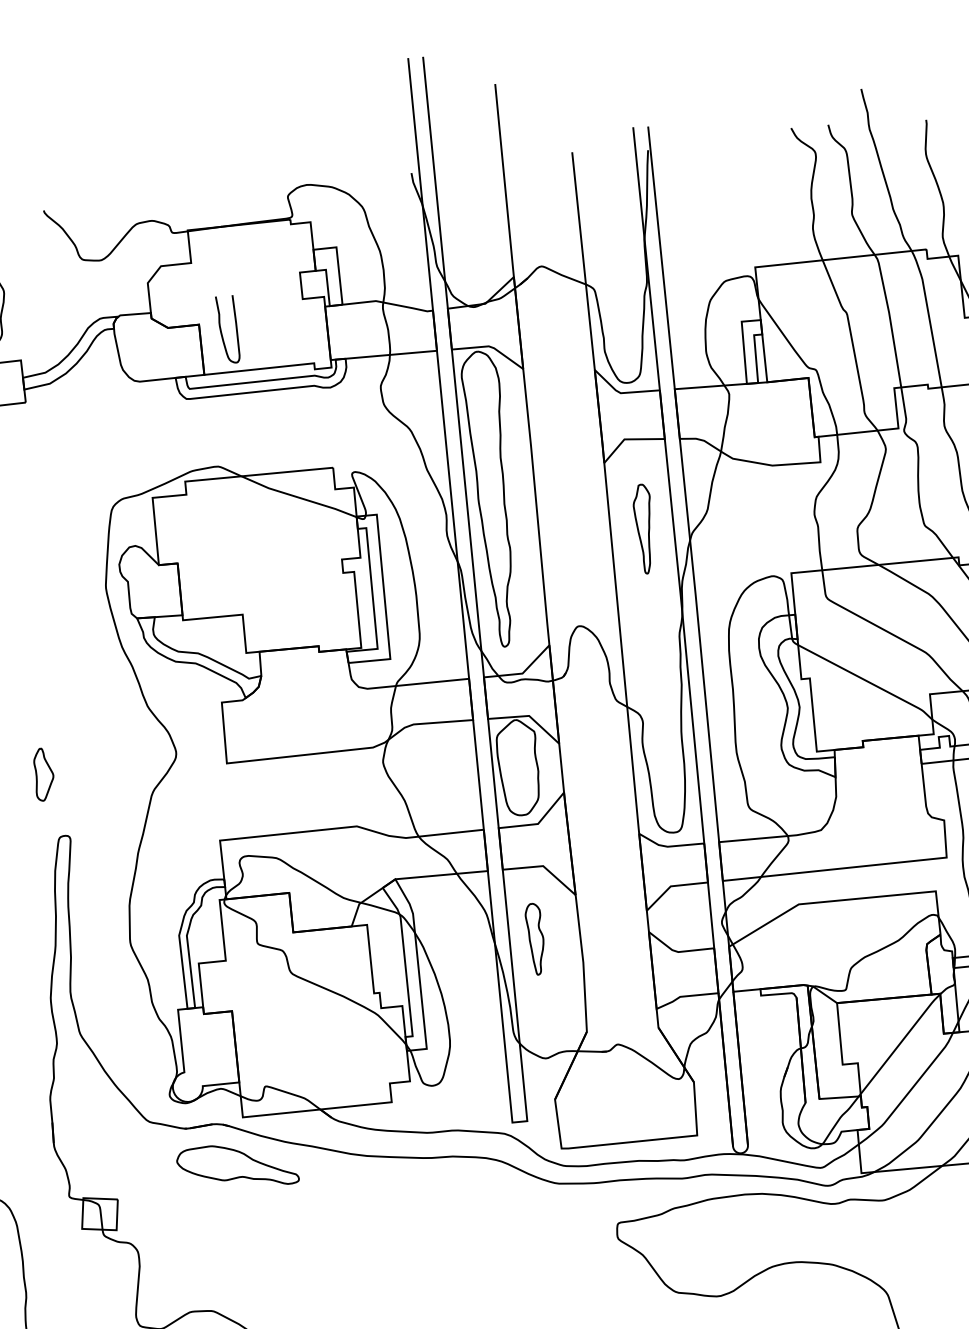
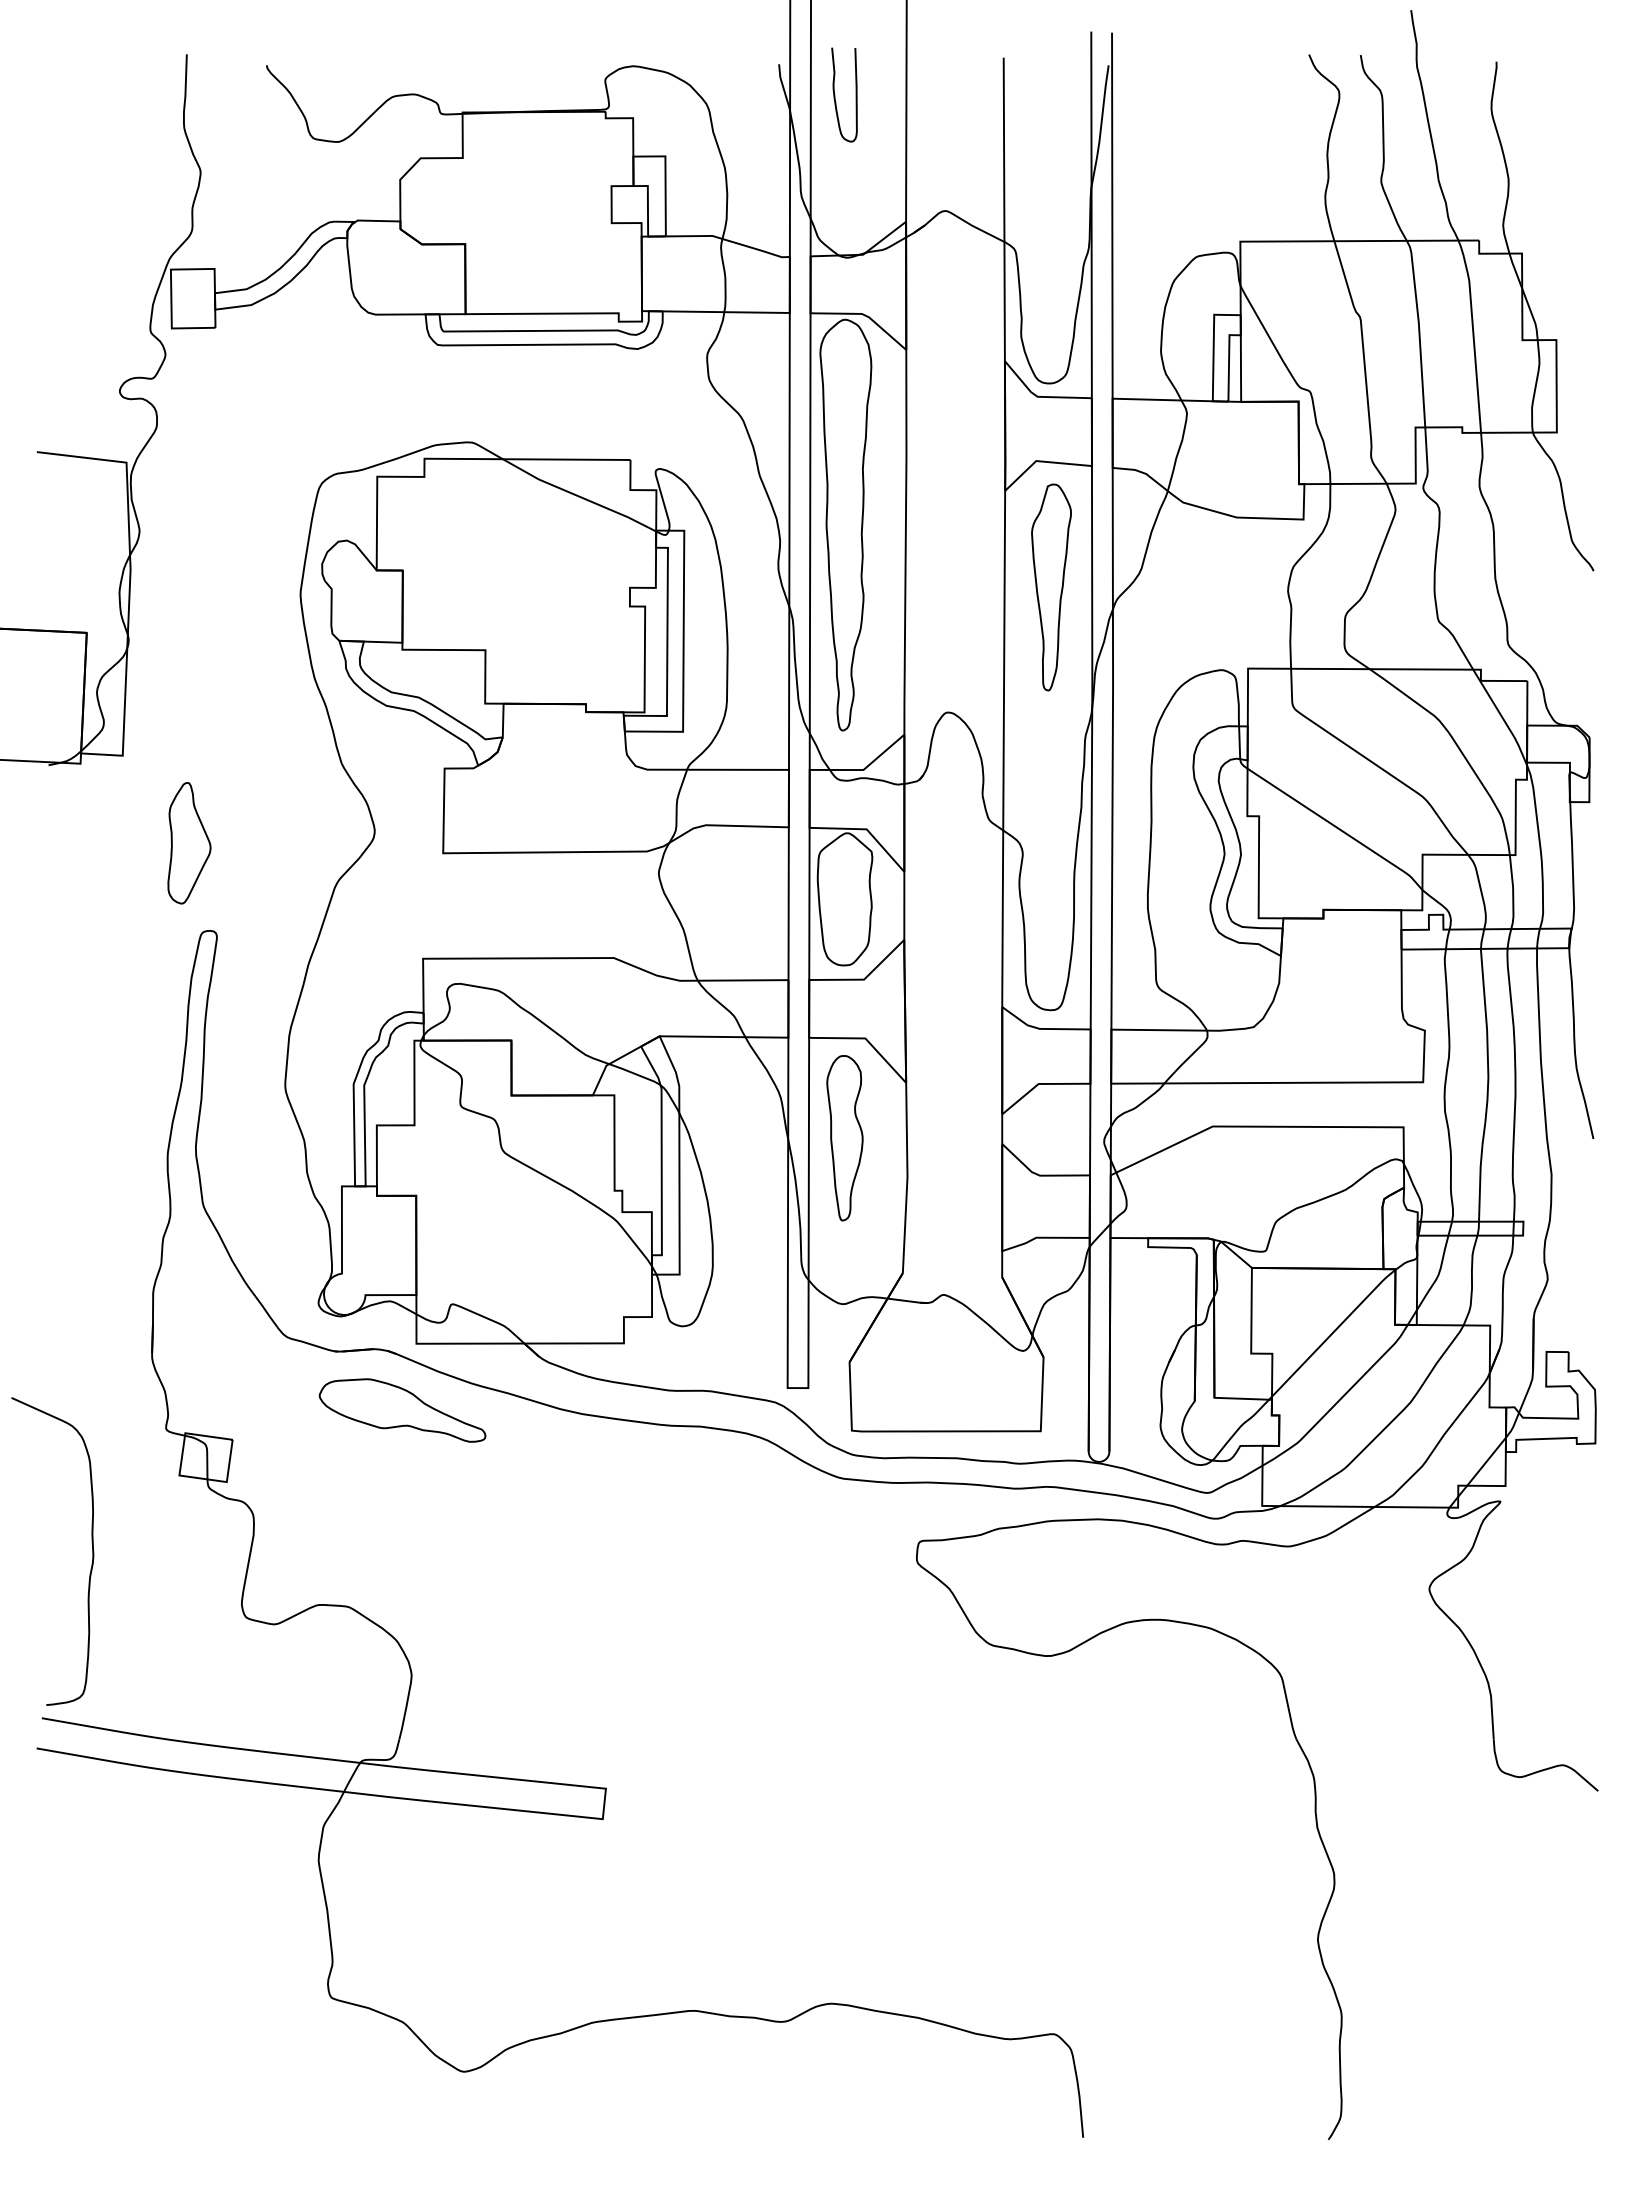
curve: (221, 329) -> (835, 94), moved
part: (644, 529) -> (1051, 587), size x1.67
part: (44, 774) -> (189, 843), size x1.67
part: (535, 939) -> (844, 1138), size x1.67

